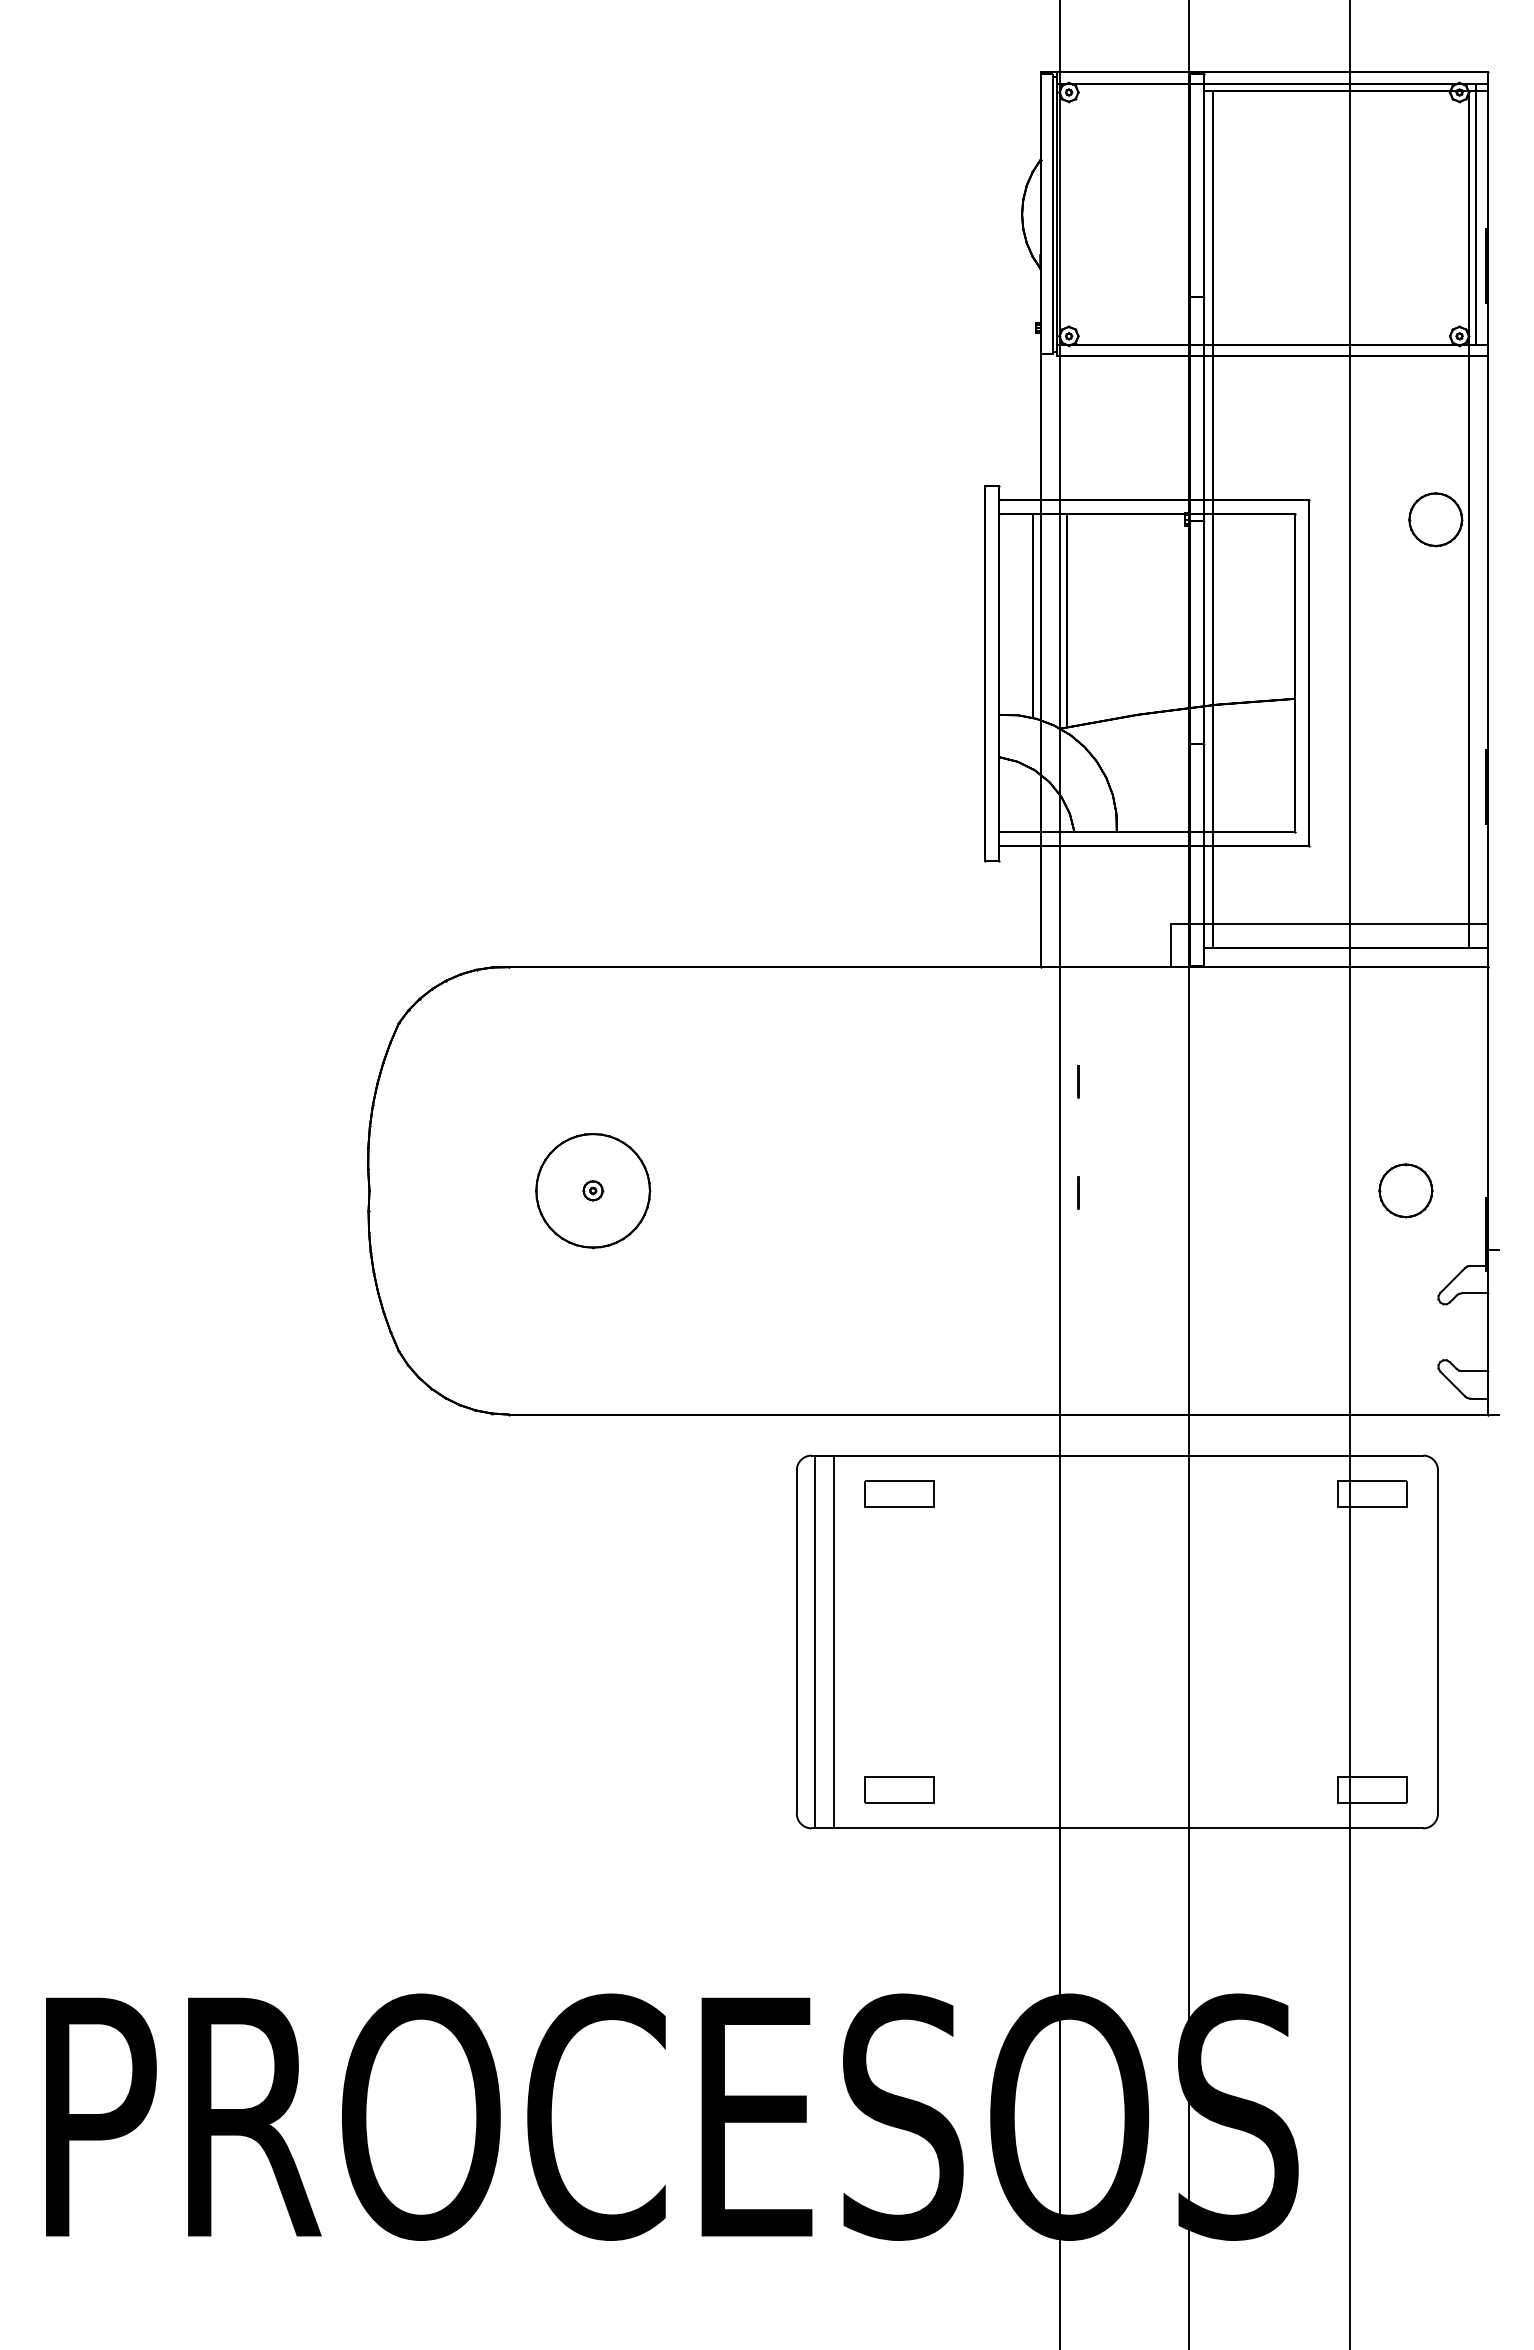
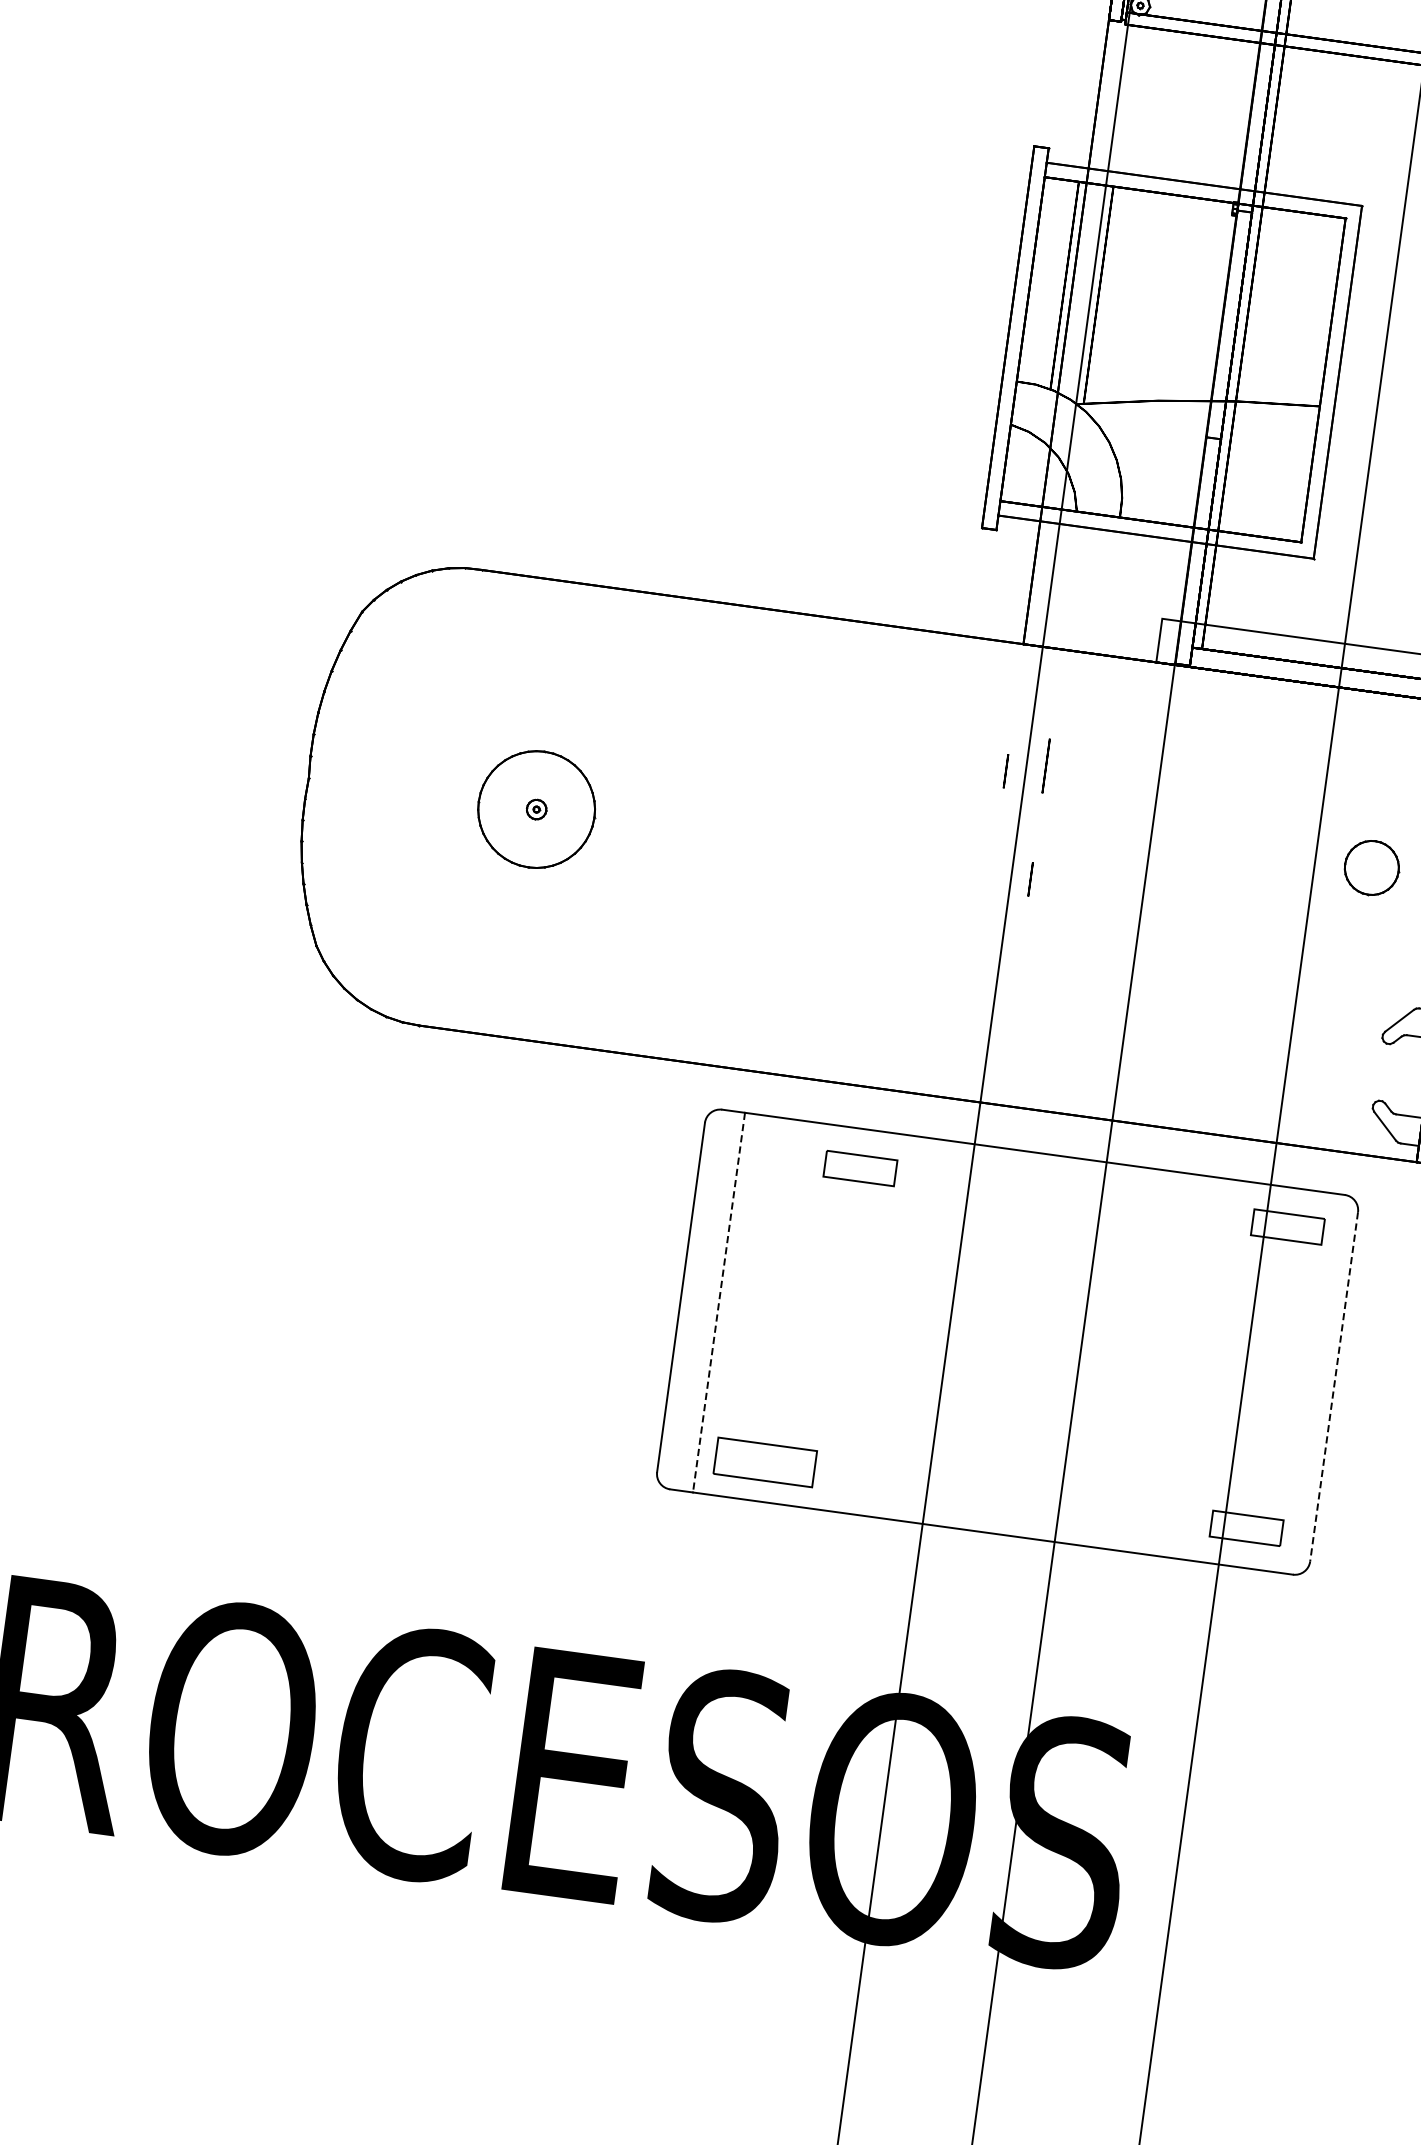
circle: (1078, 1081) -> (1046, 765), size x1.6
circle: (1040, 1091) -> (1006, 770), added
part: (1405, 1190) -> (1371, 867), moved
part: (899, 1493) -> (860, 1167), moved
line: (815, 1641) -> (700, 1299), removed
line: (834, 1642) -> (719, 1303), solid -> dashed
line: (1438, 1642) -> (1334, 1387), solid -> dashed
part: (899, 1789) -> (765, 1461), size x1.4

